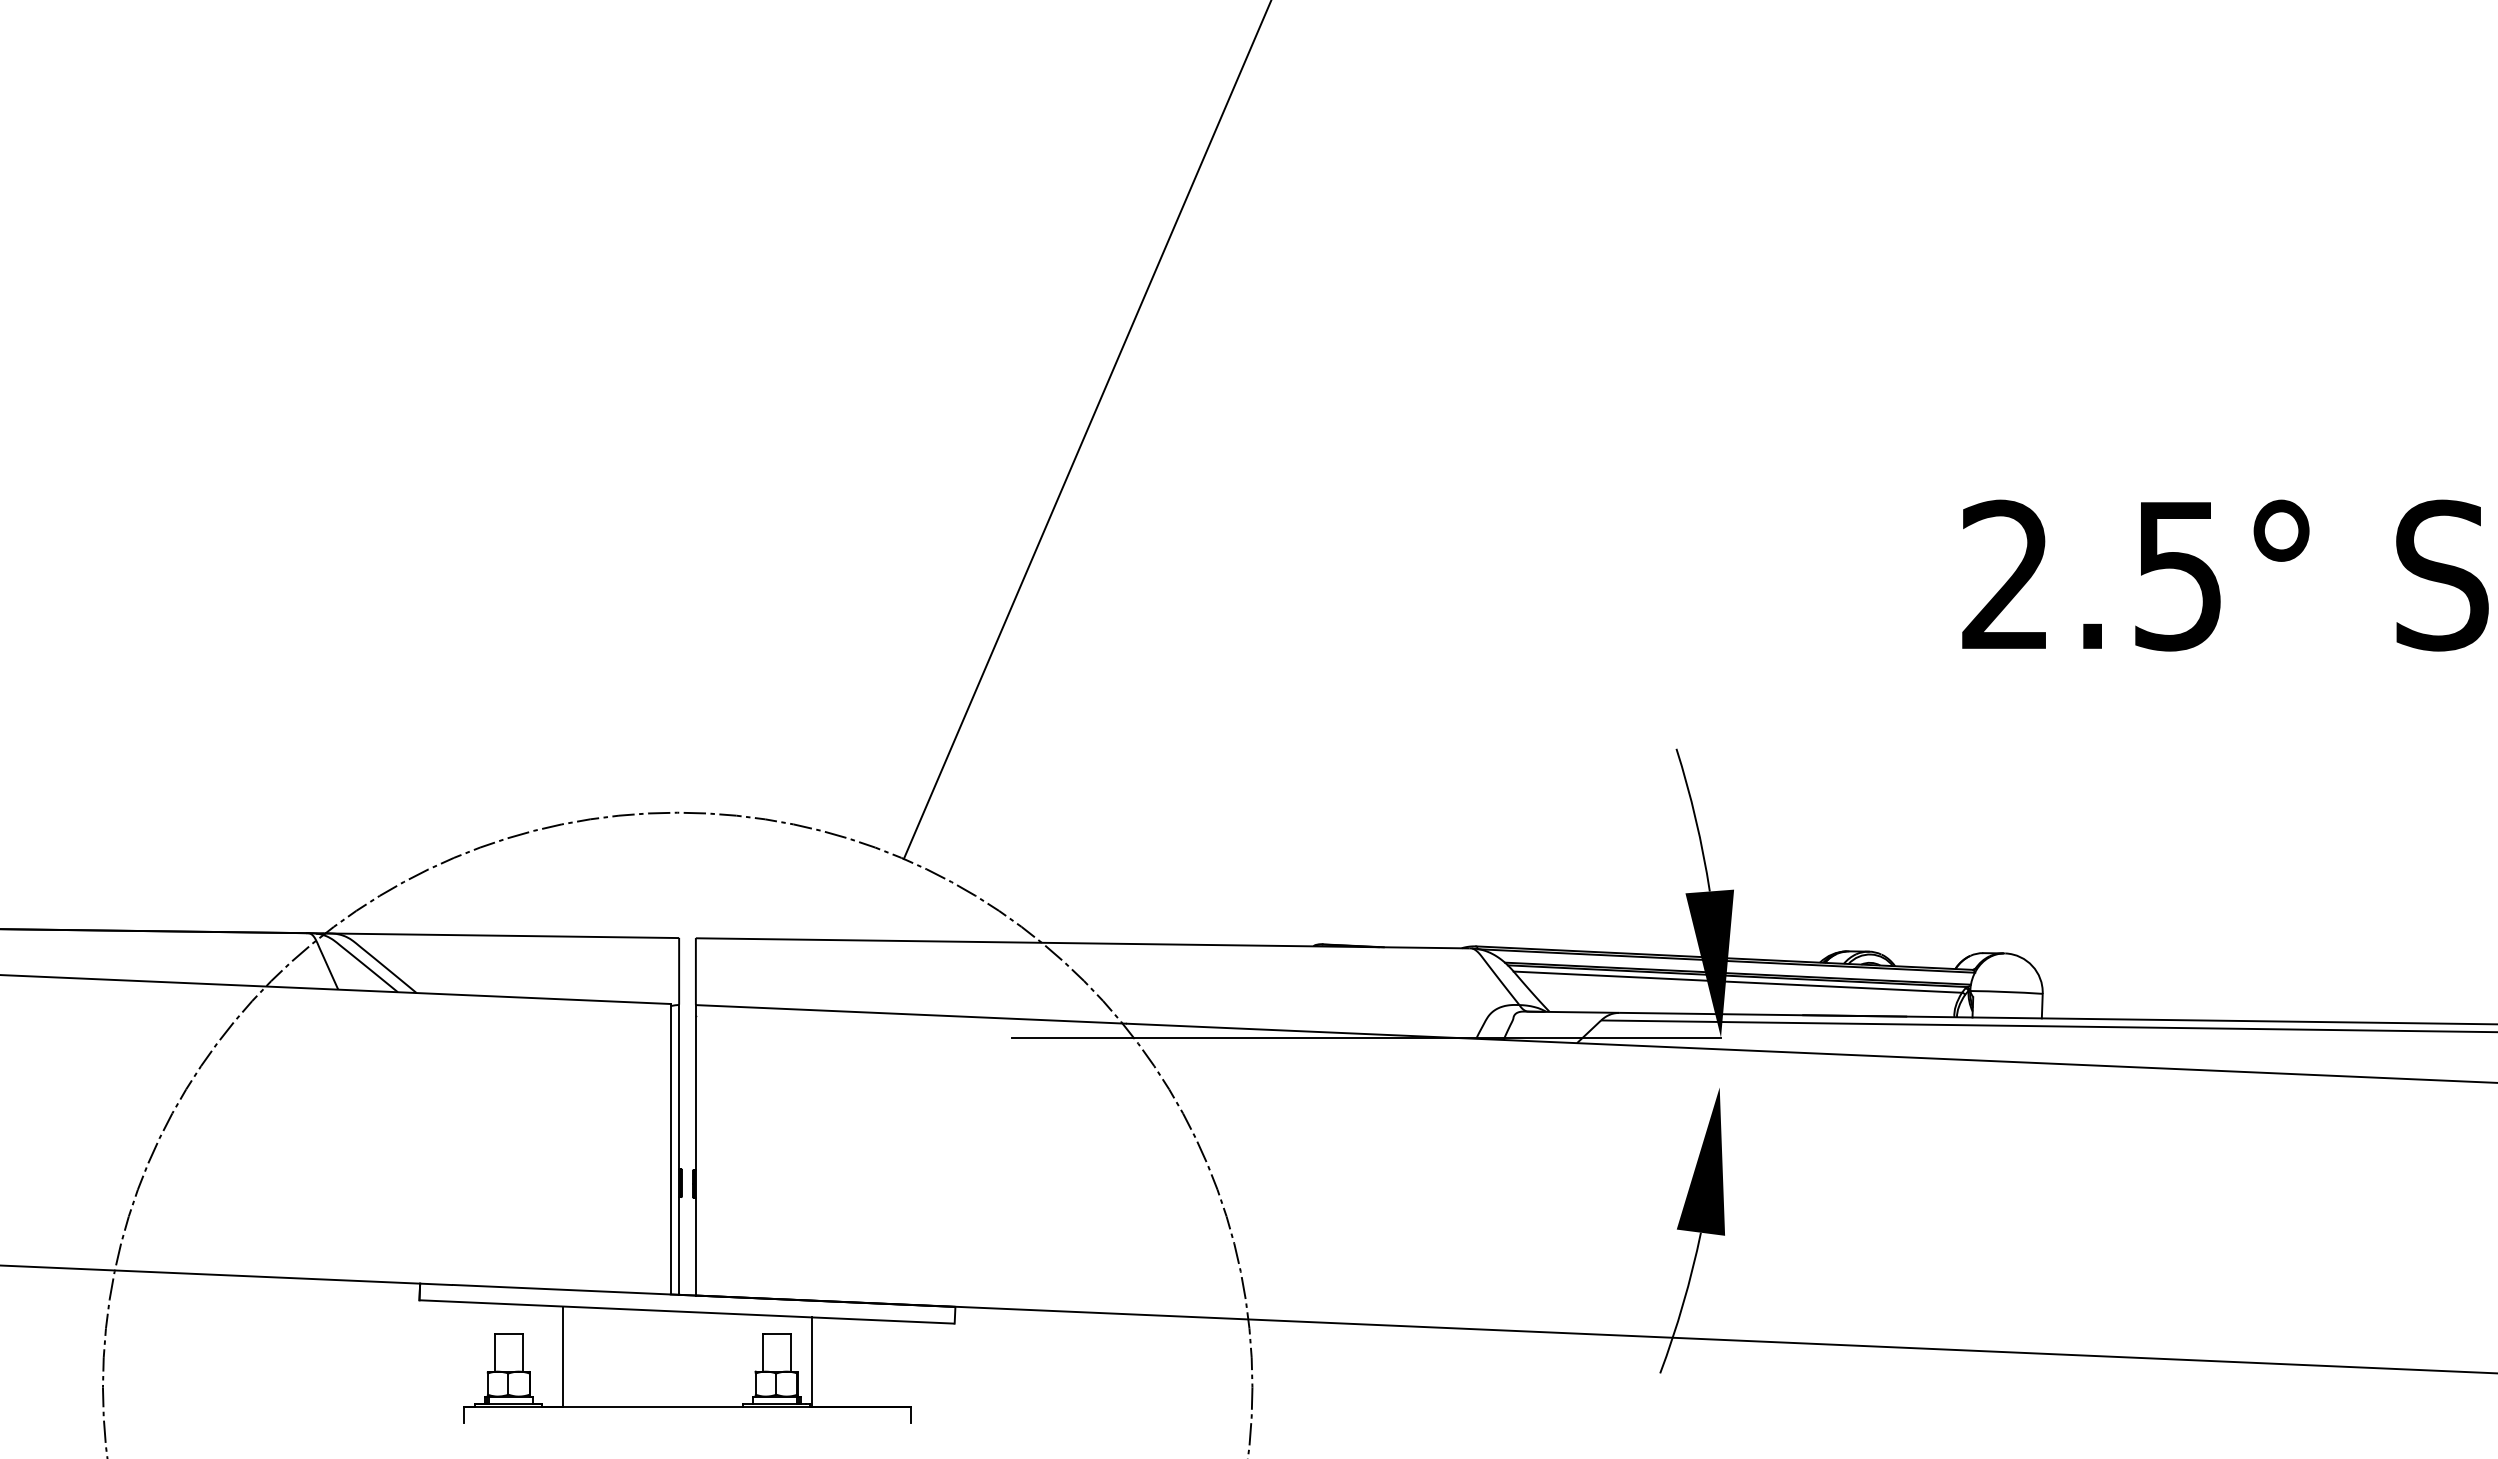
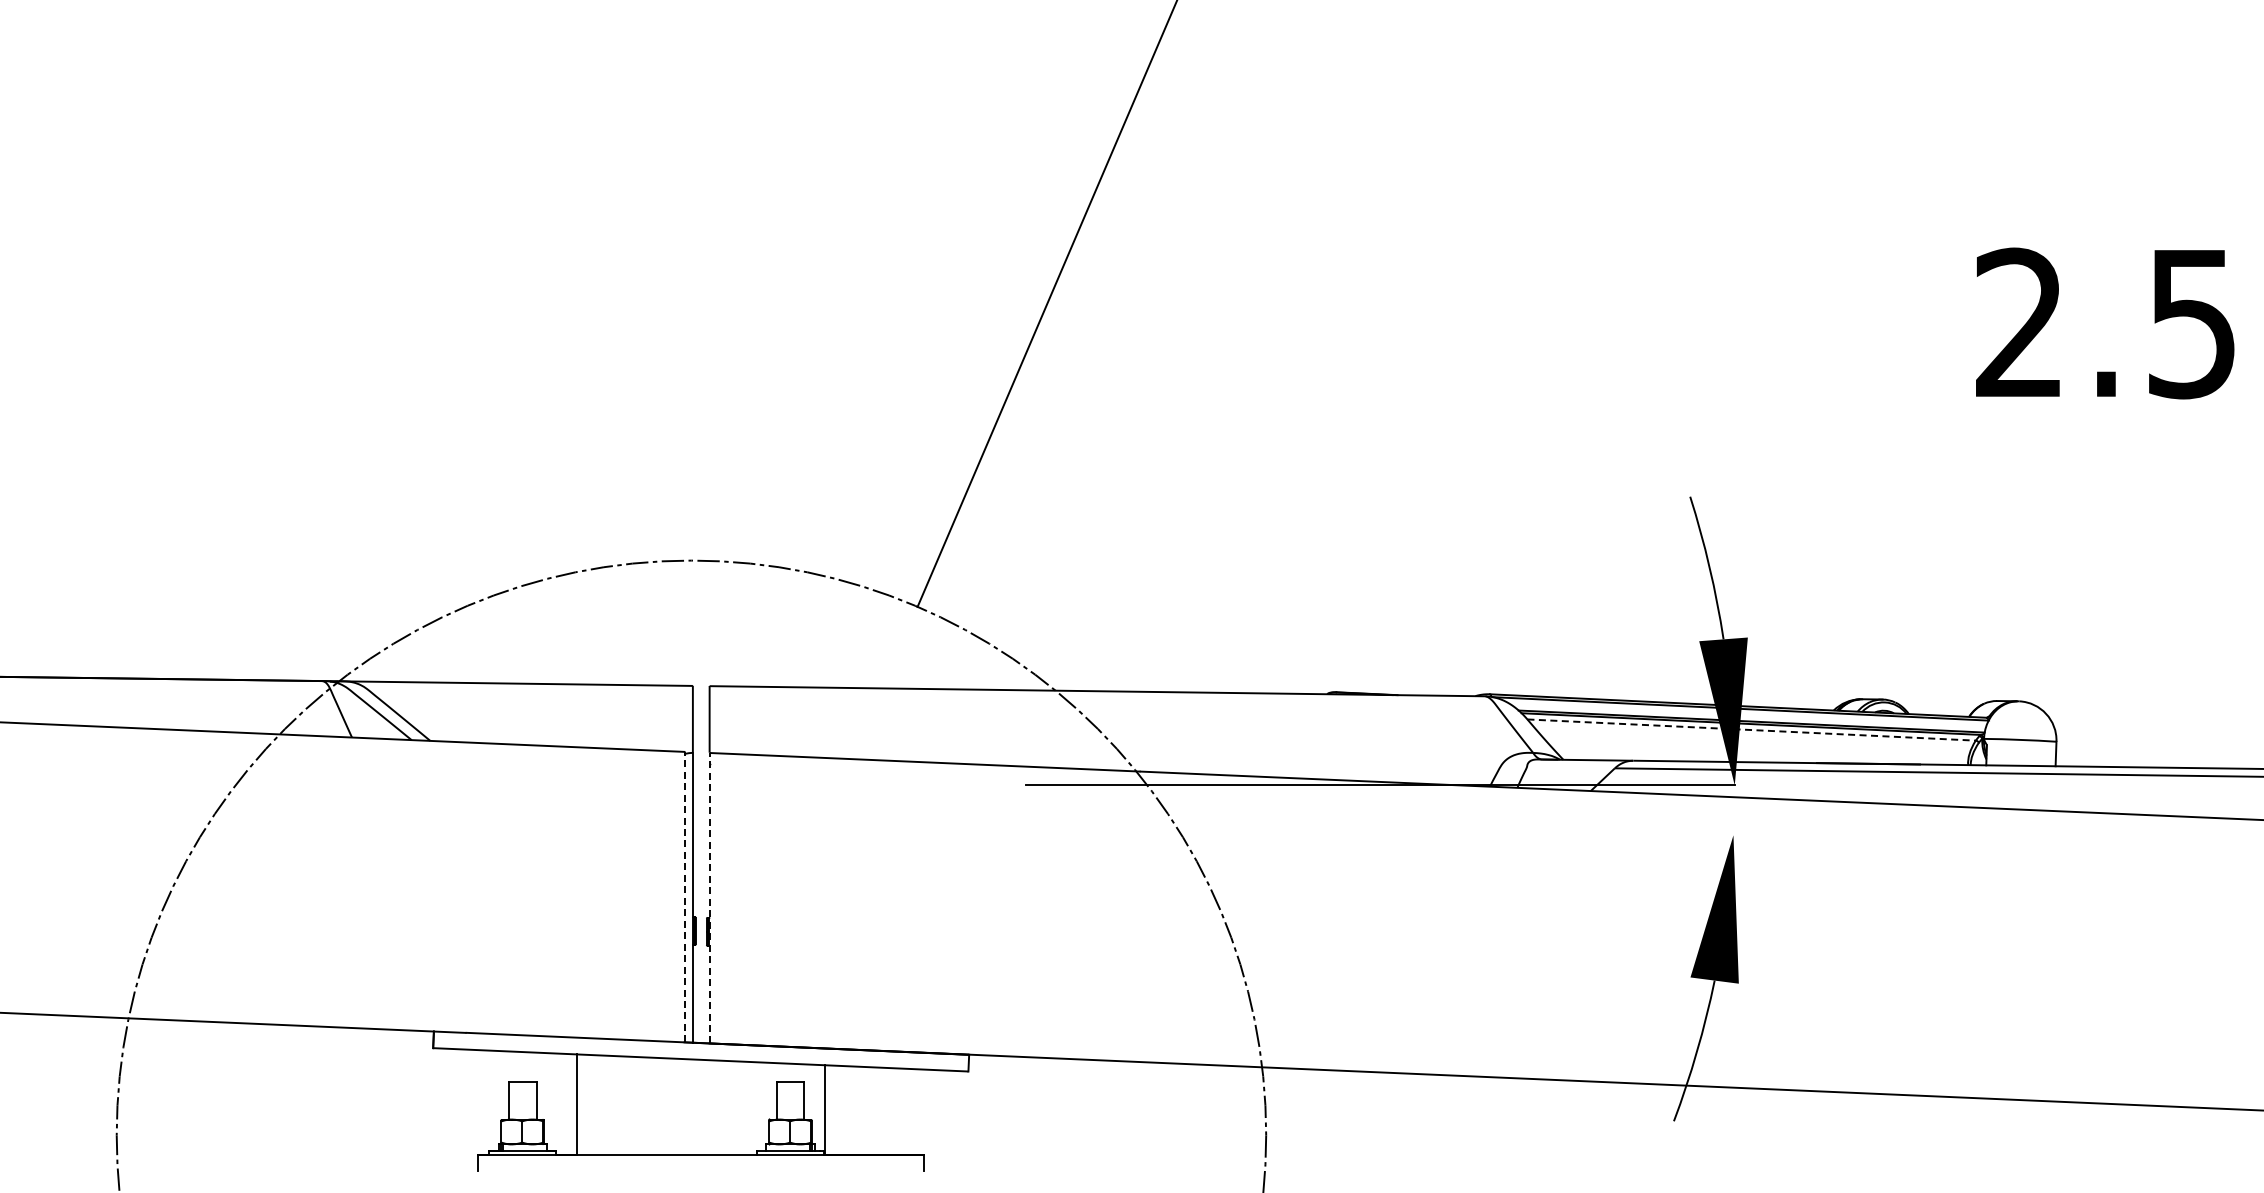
line: (1738, 982) -> (1752, 730), solid -> dashed
line: (670, 1148) -> (684, 896), solid -> dashed
line: (695, 1149) -> (709, 897), solid -> dashed

